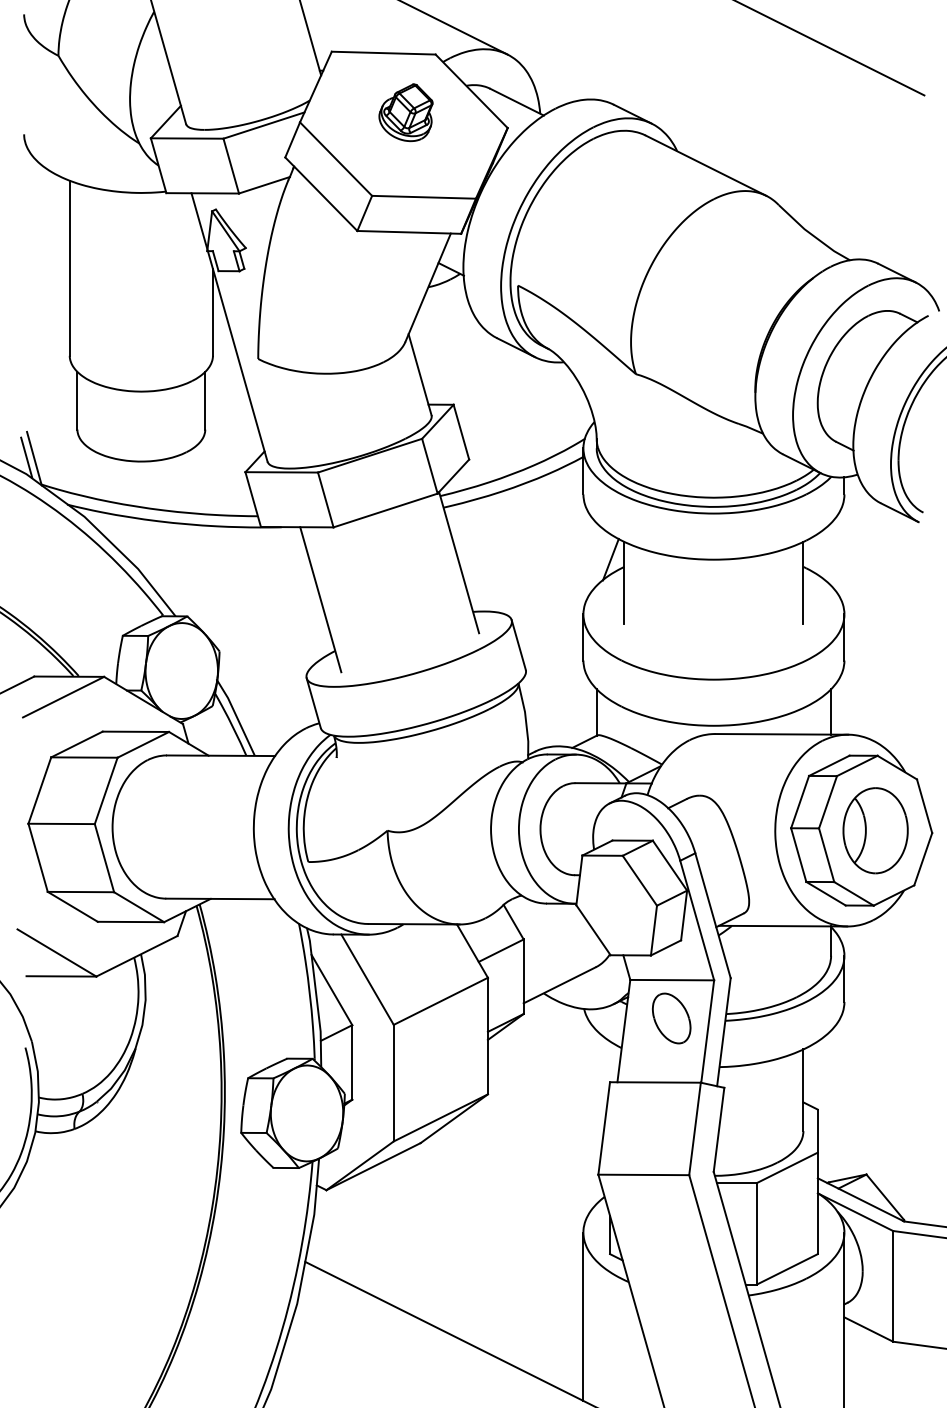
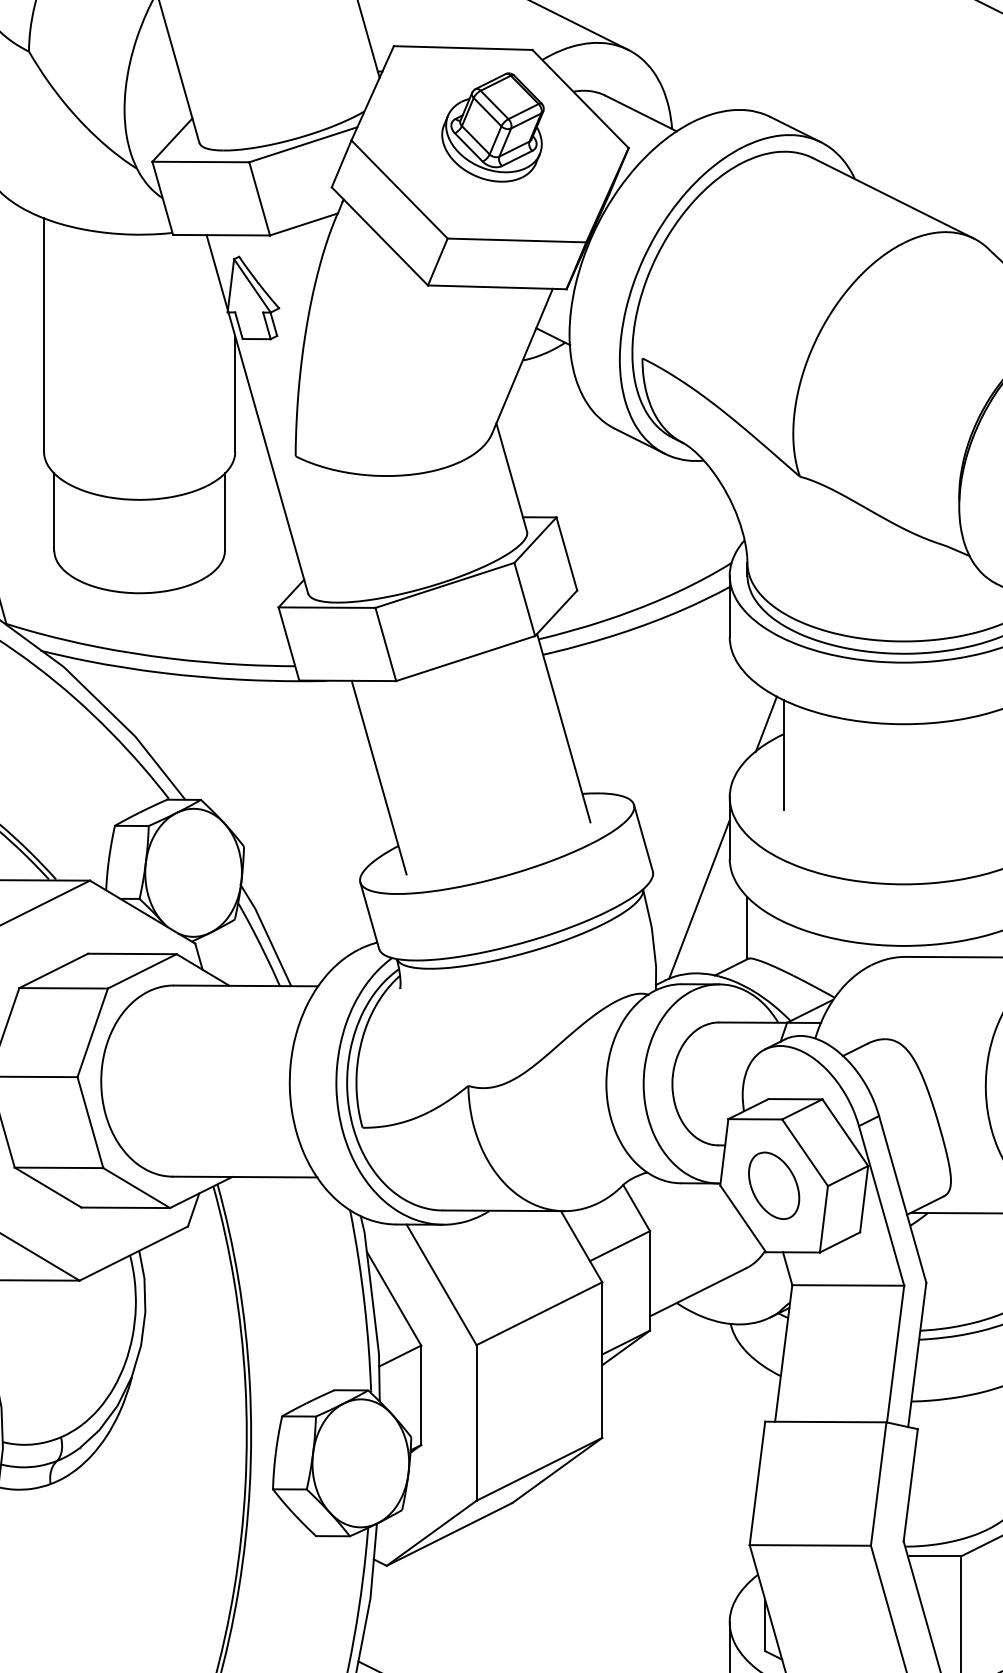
part: (405, 112) -> (492, 127), size x1.43
line: (560, 690) -> (699, 898), added
part: (671, 1018) -> (773, 1185), moved

